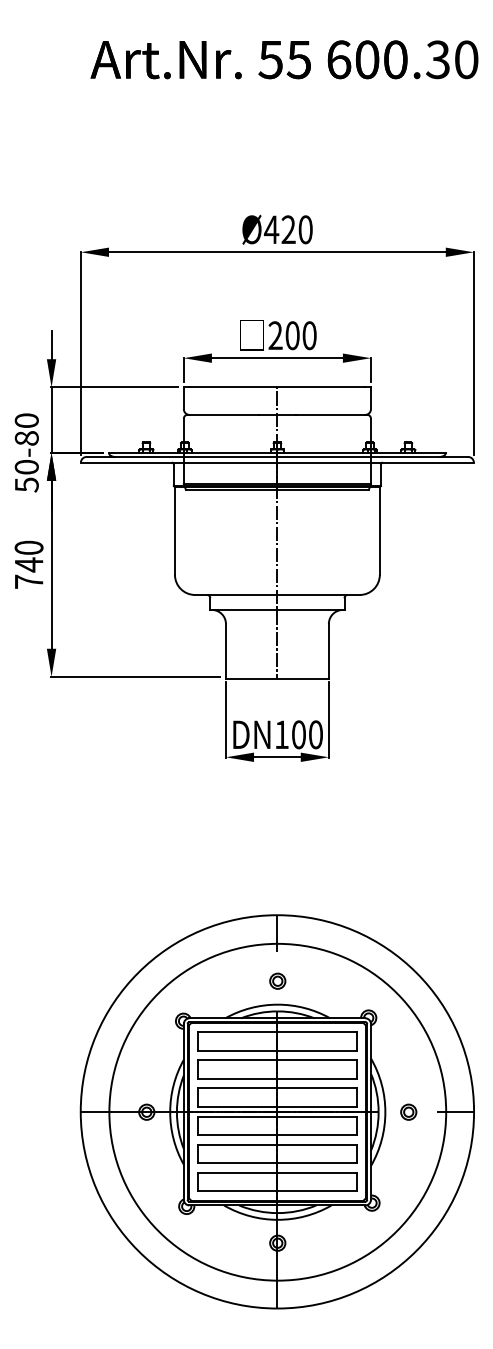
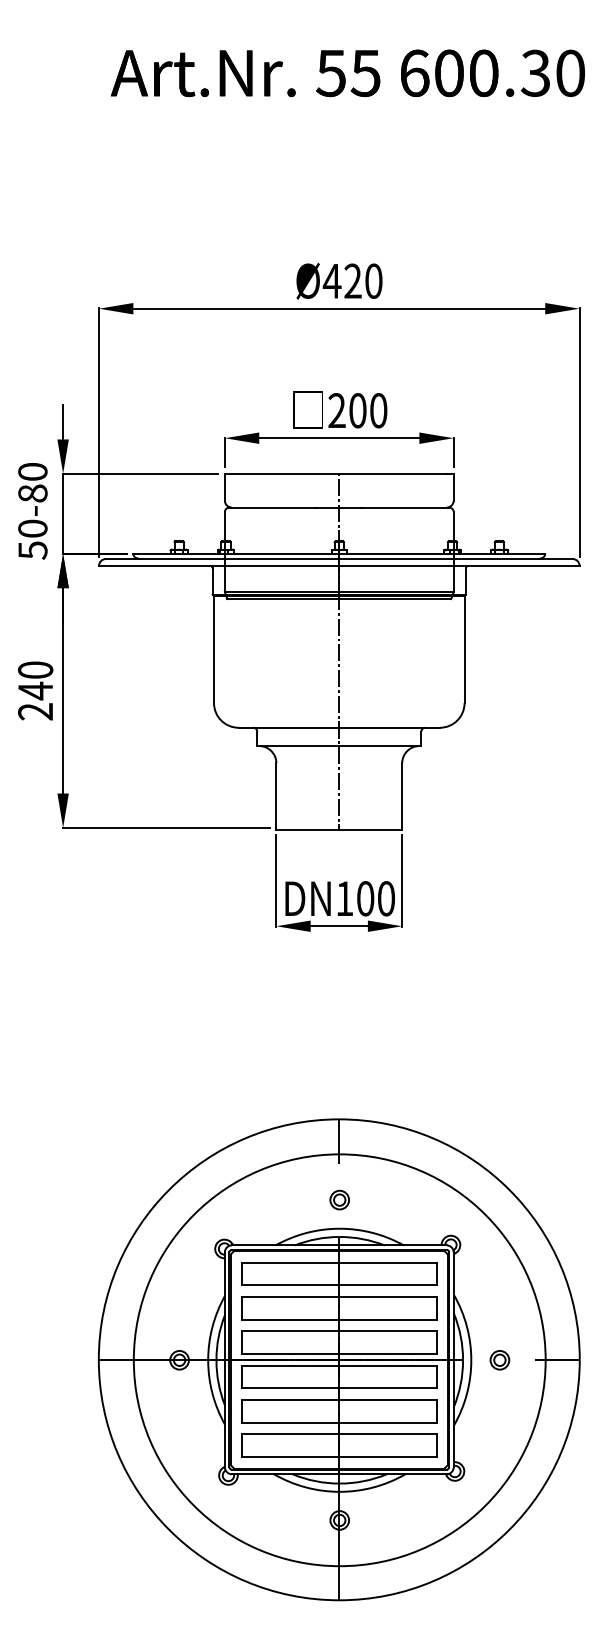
text: (26, 452) -> (32, 510), moved
text: (28, 581) -> (34, 711), 740 -> 240

